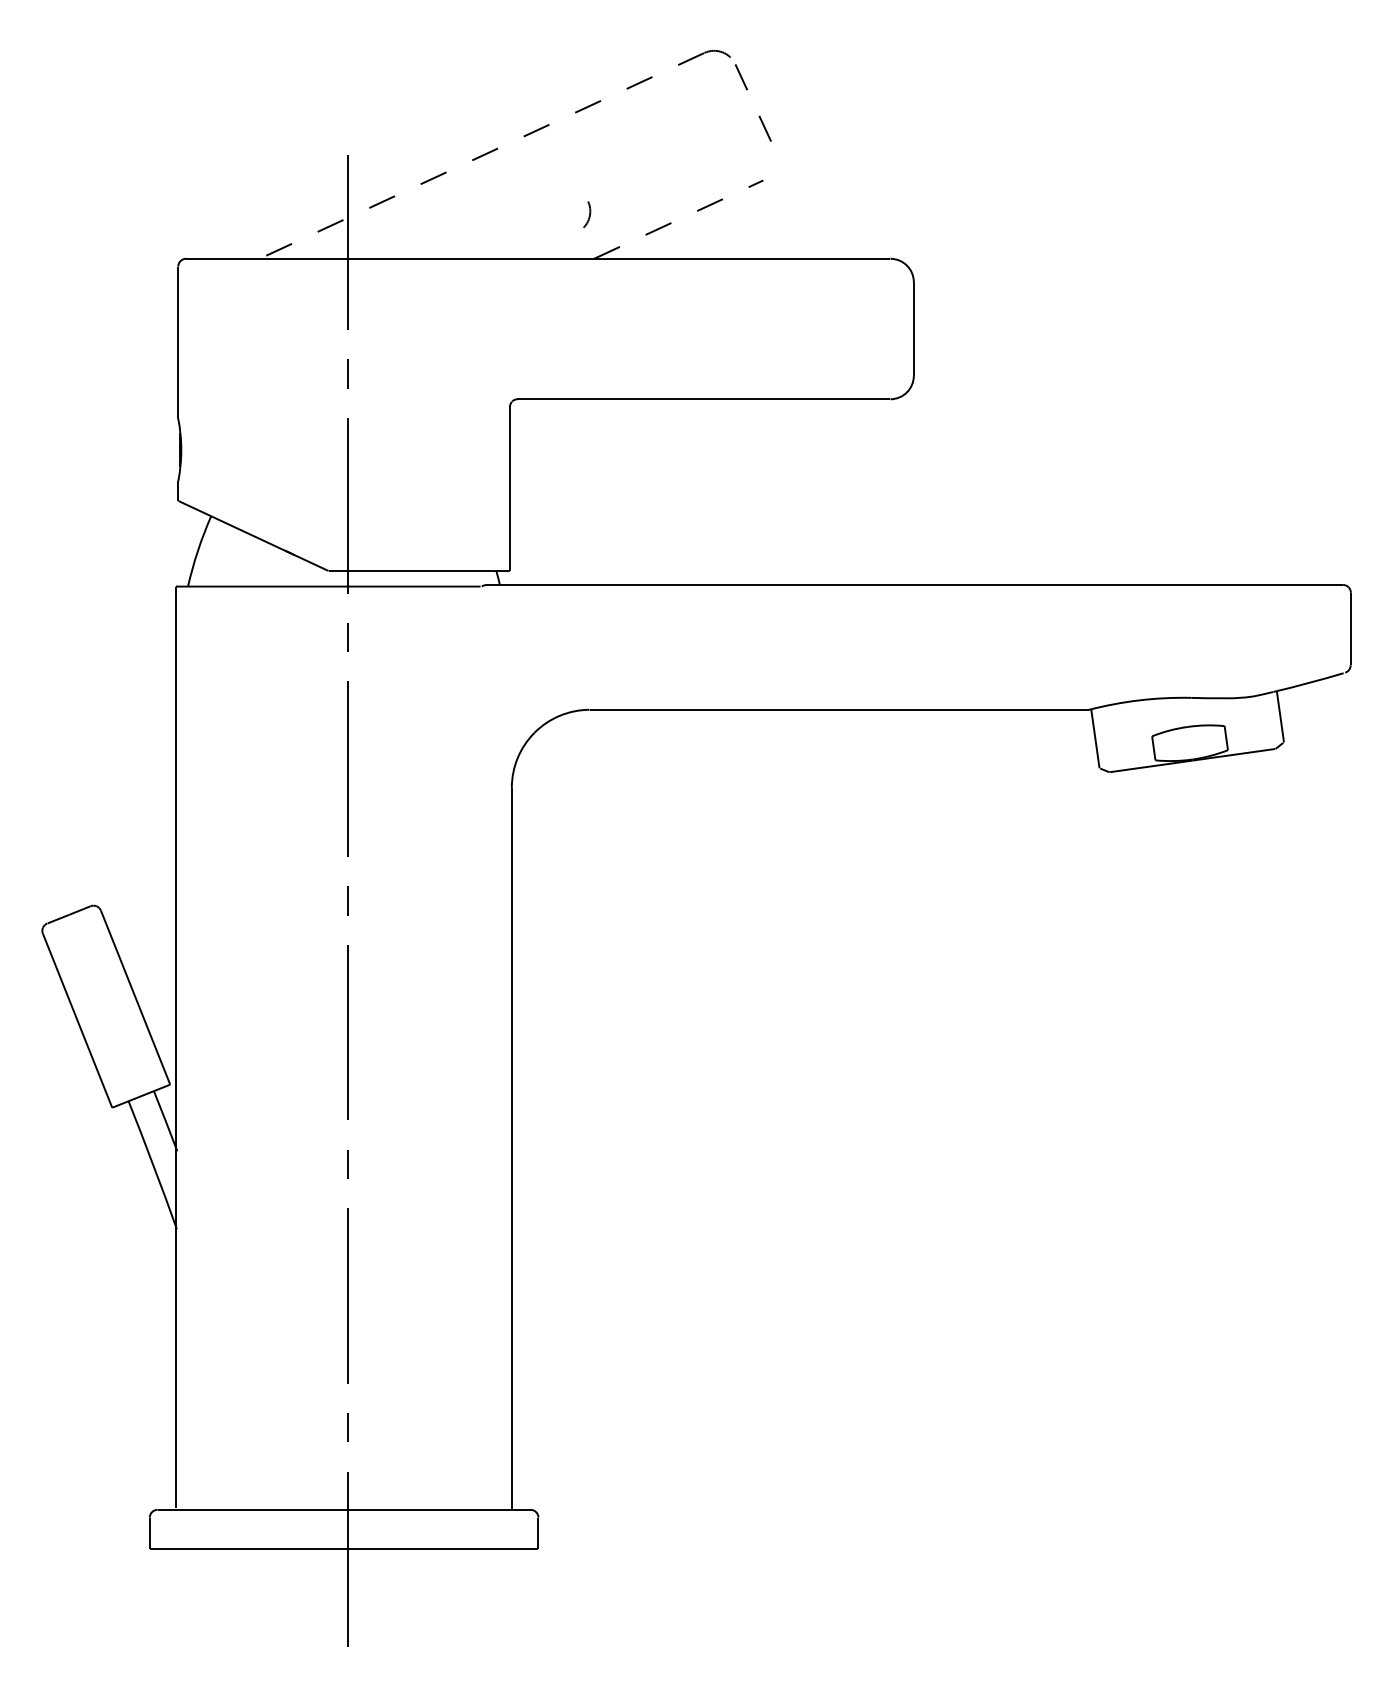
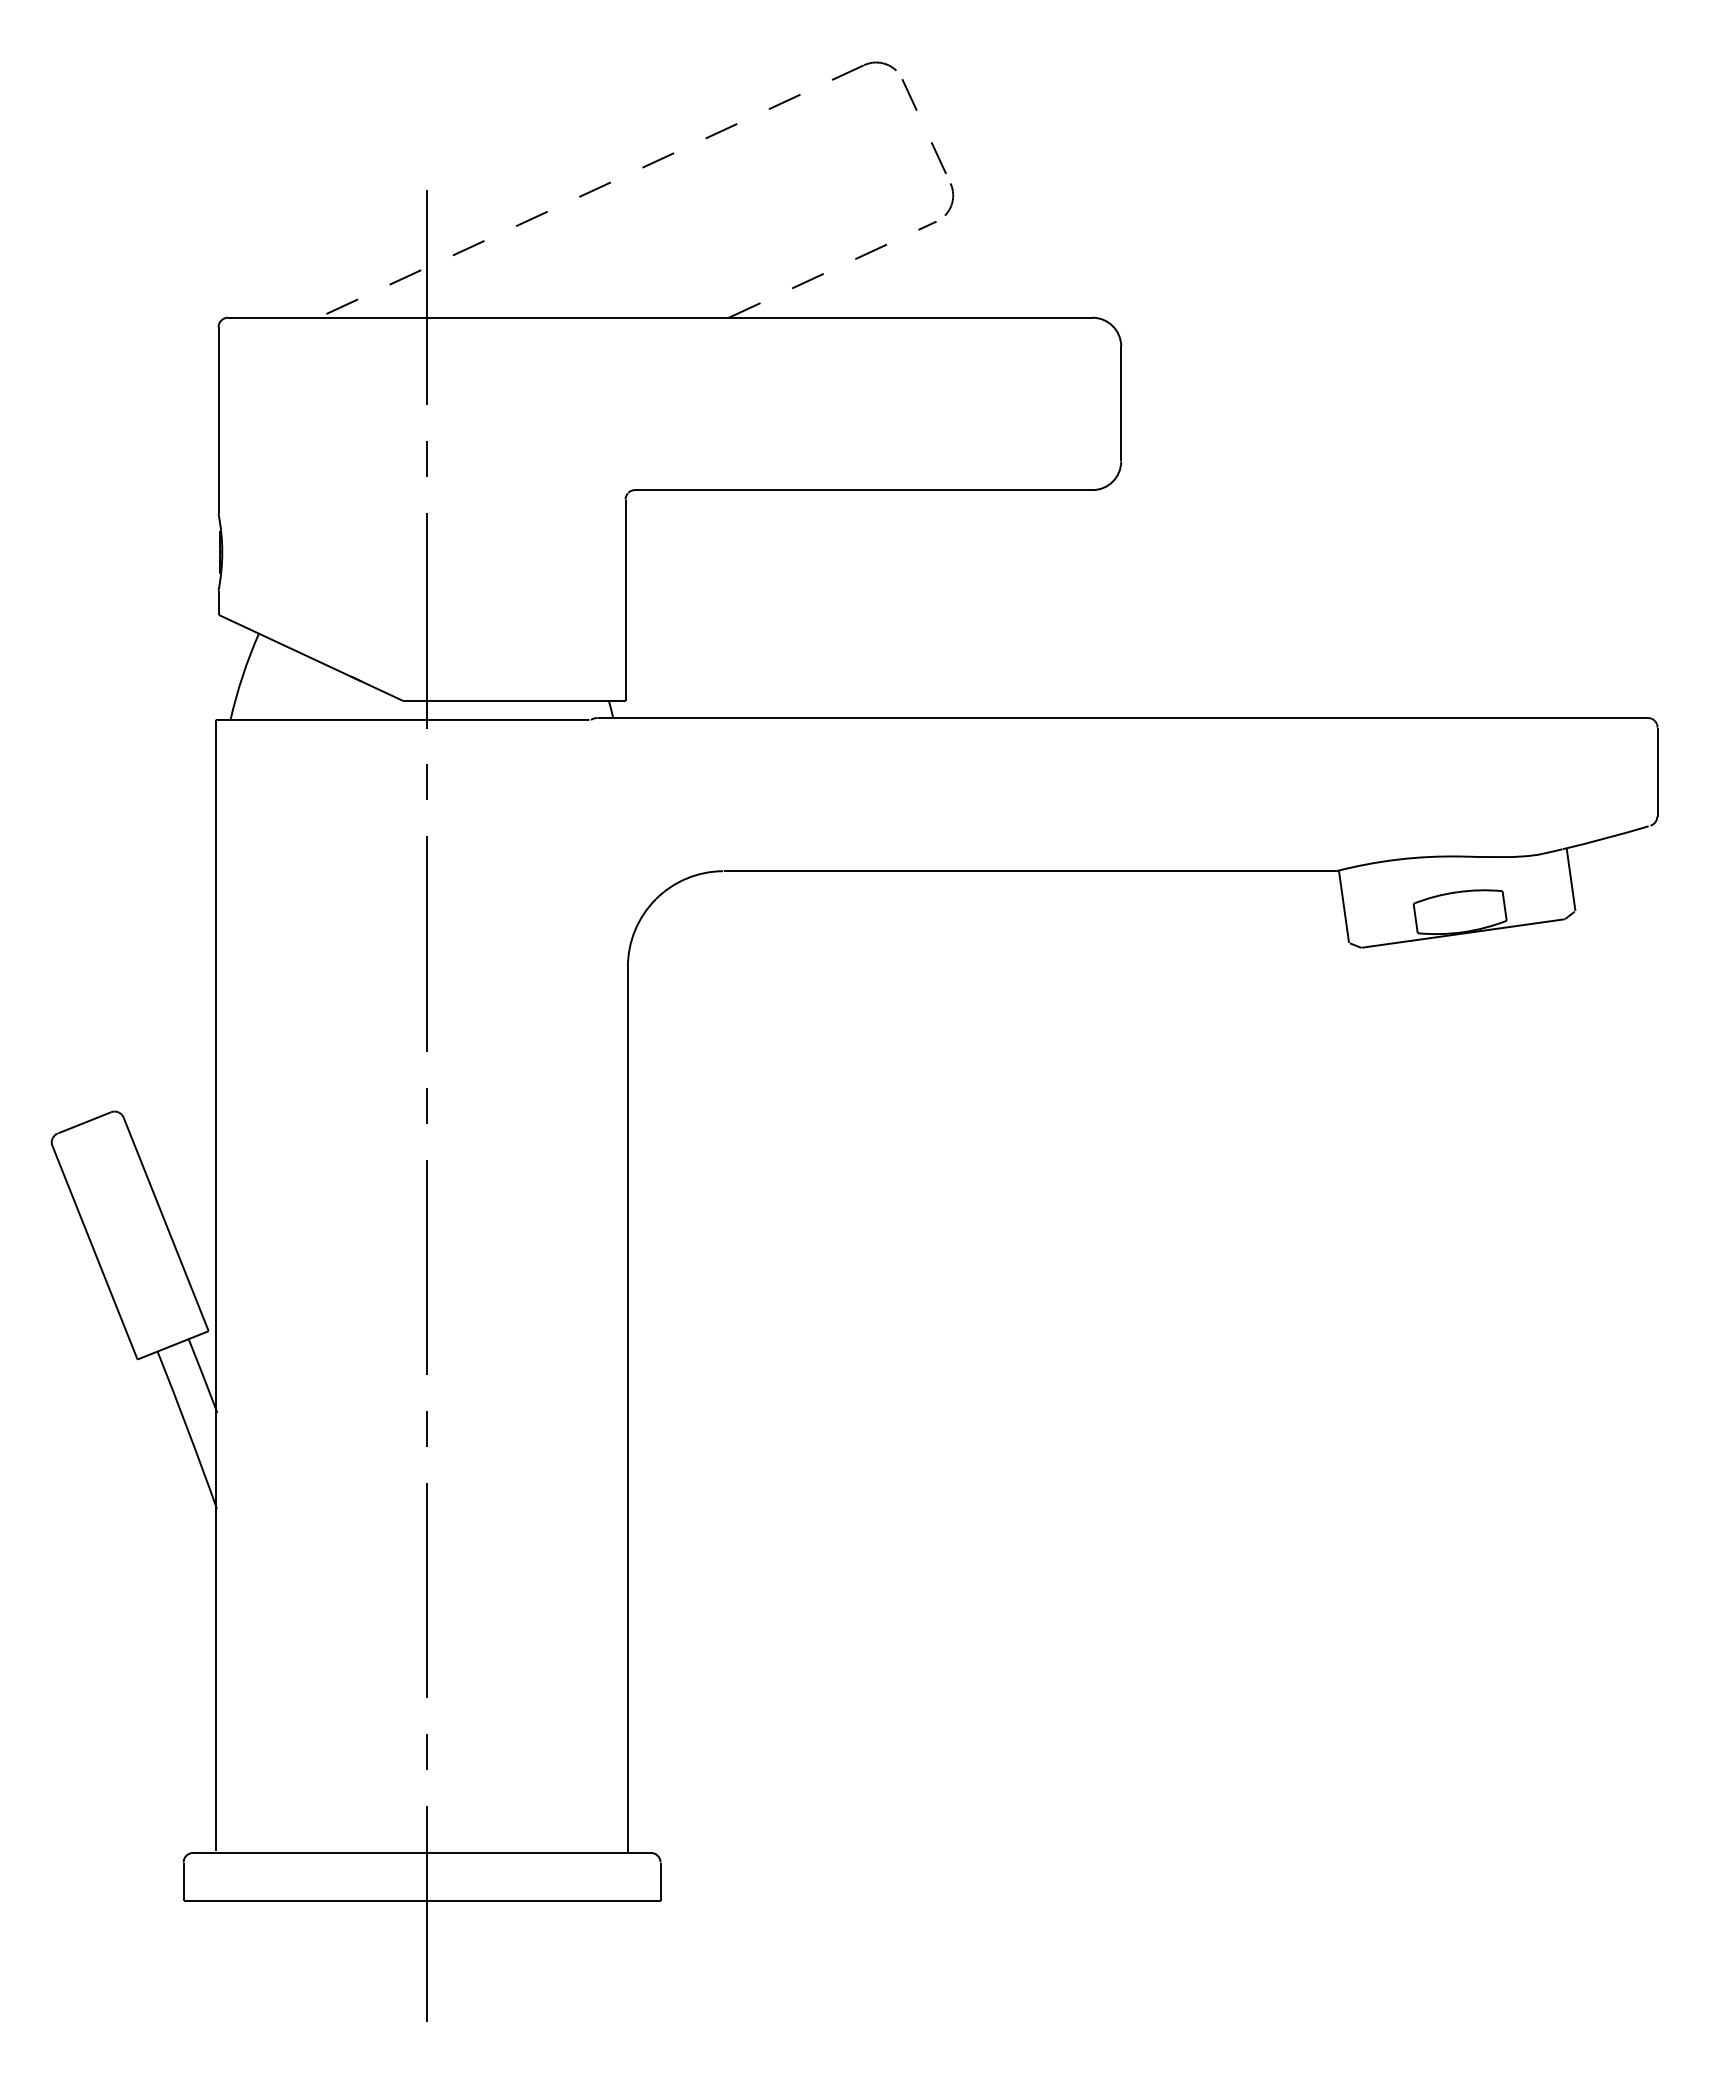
part: (587, 214) -> (949, 199), moved

